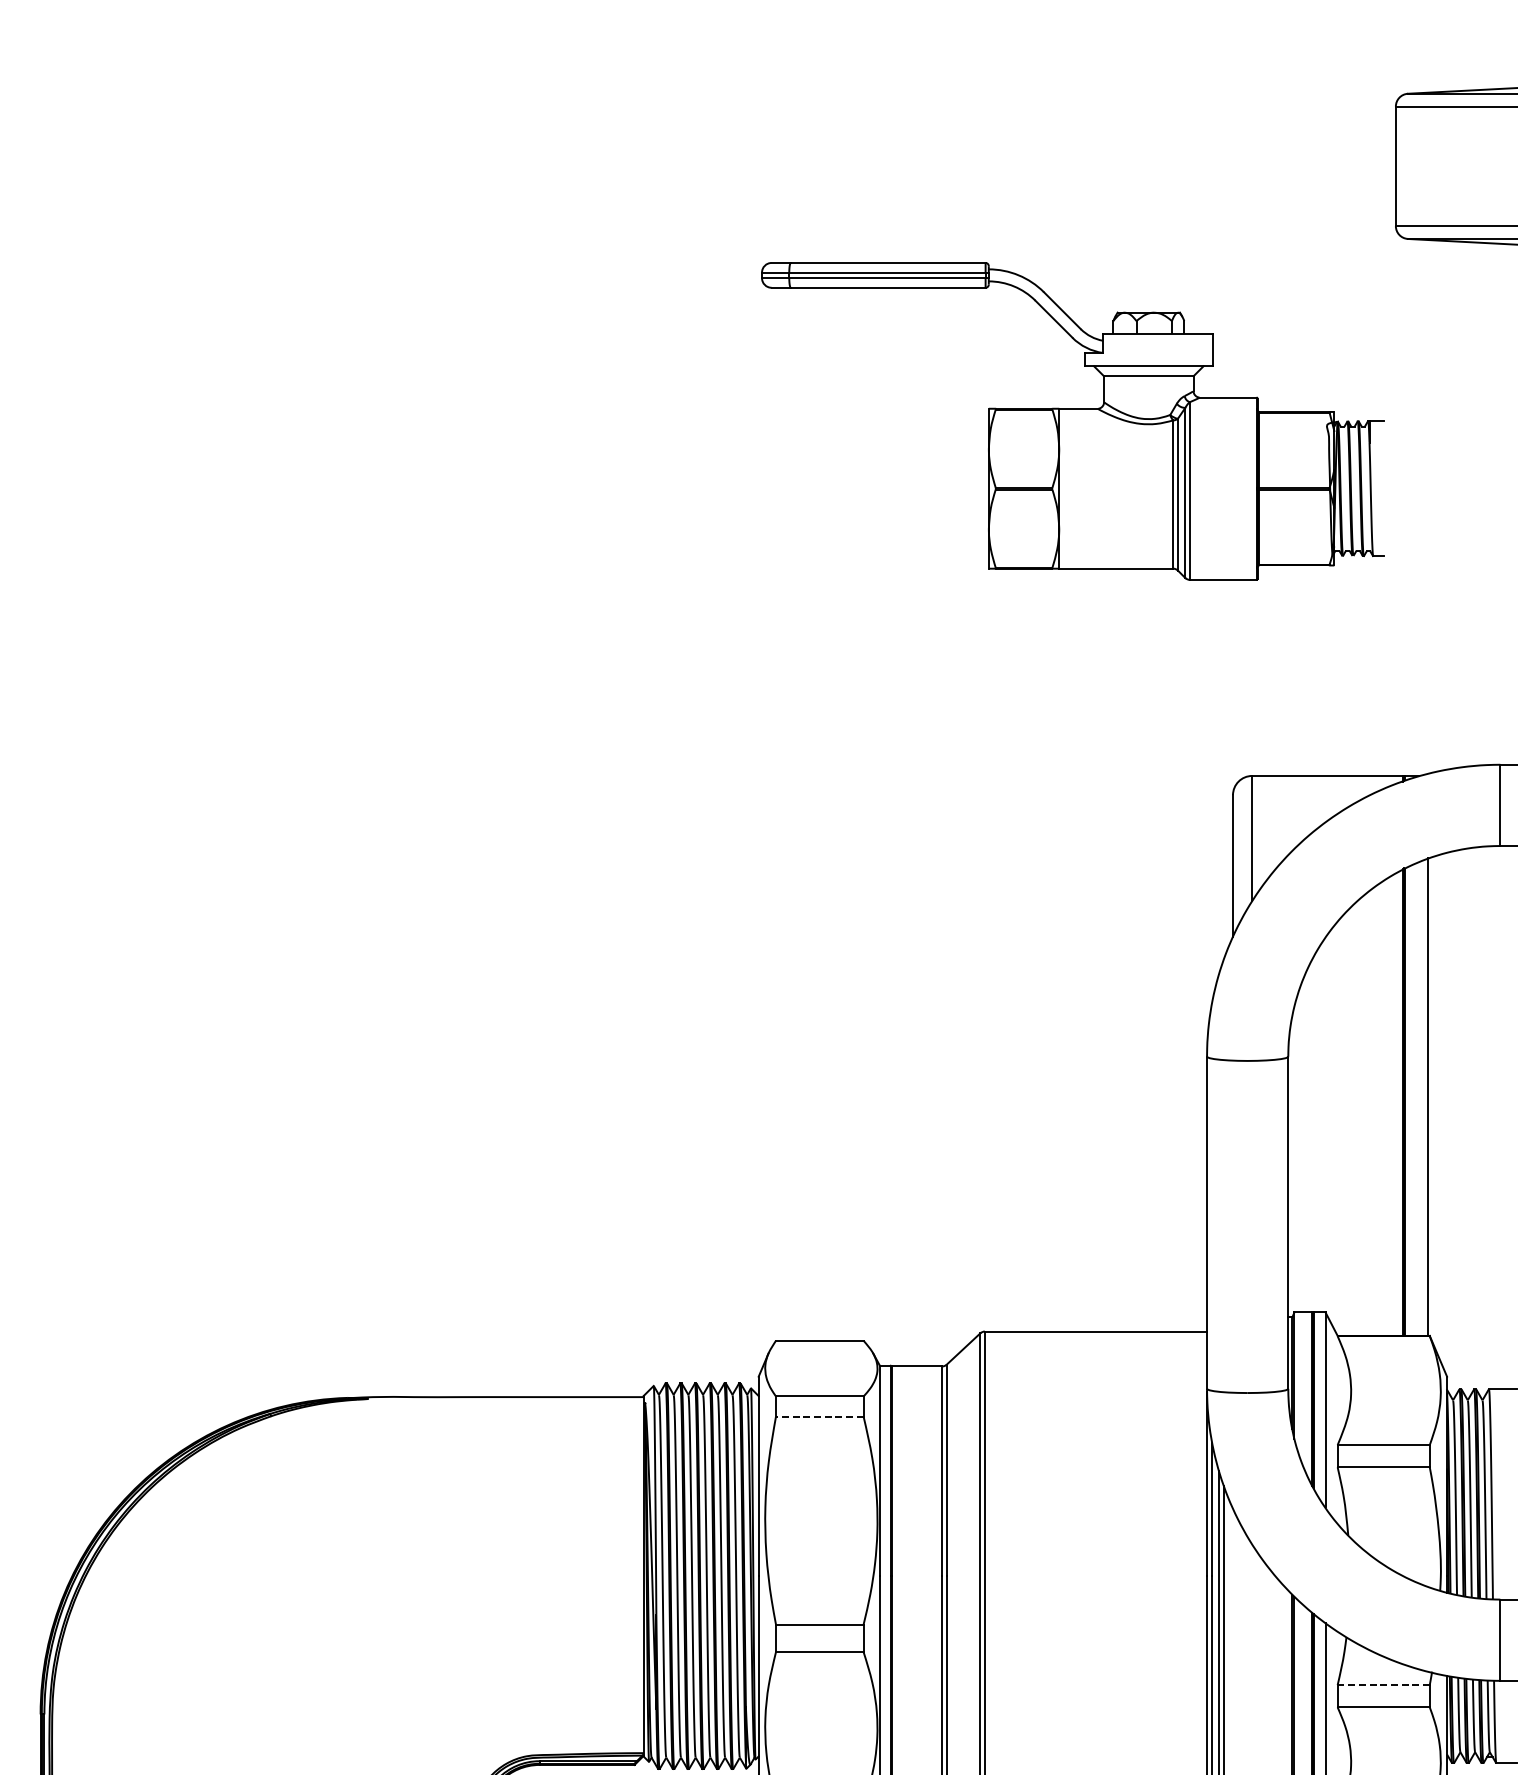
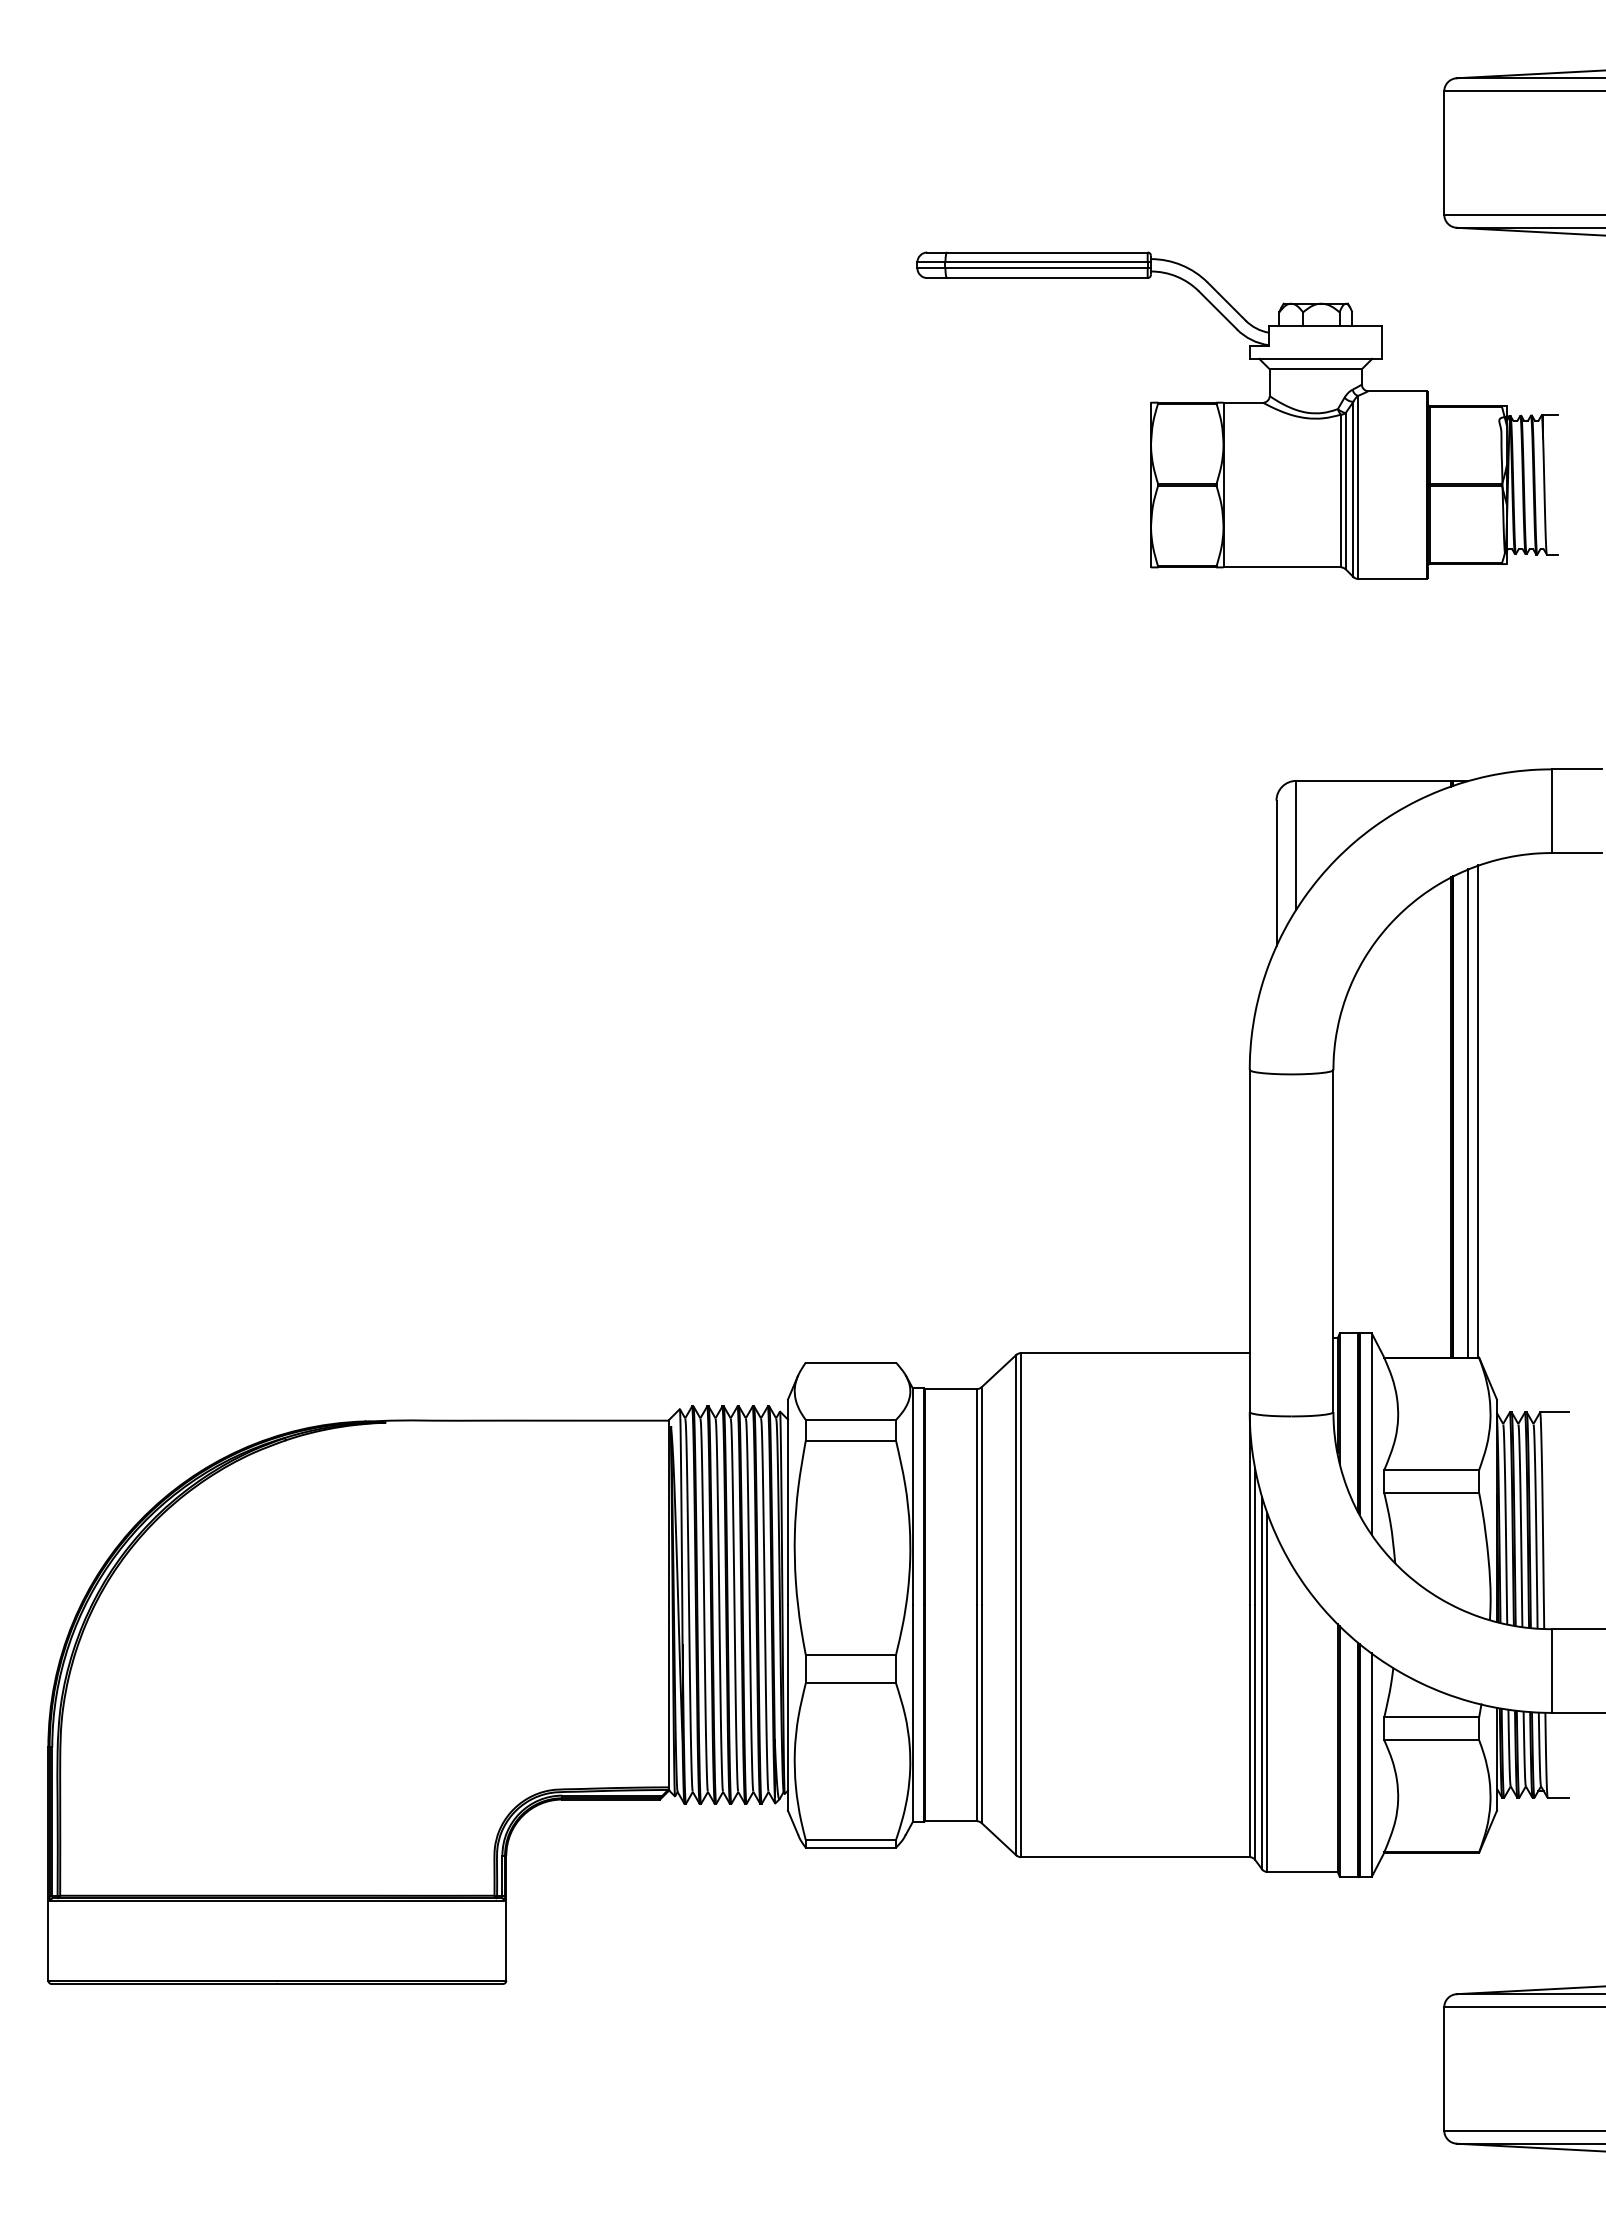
part: (1072, 421) -> (1237, 415), moved
line: (1418, 1098) -> (1467, 1113), added
line: (819, 1416) -> (850, 1440), dashed -> solid
line: (1384, 1685) -> (1432, 1717), dashed -> solid

